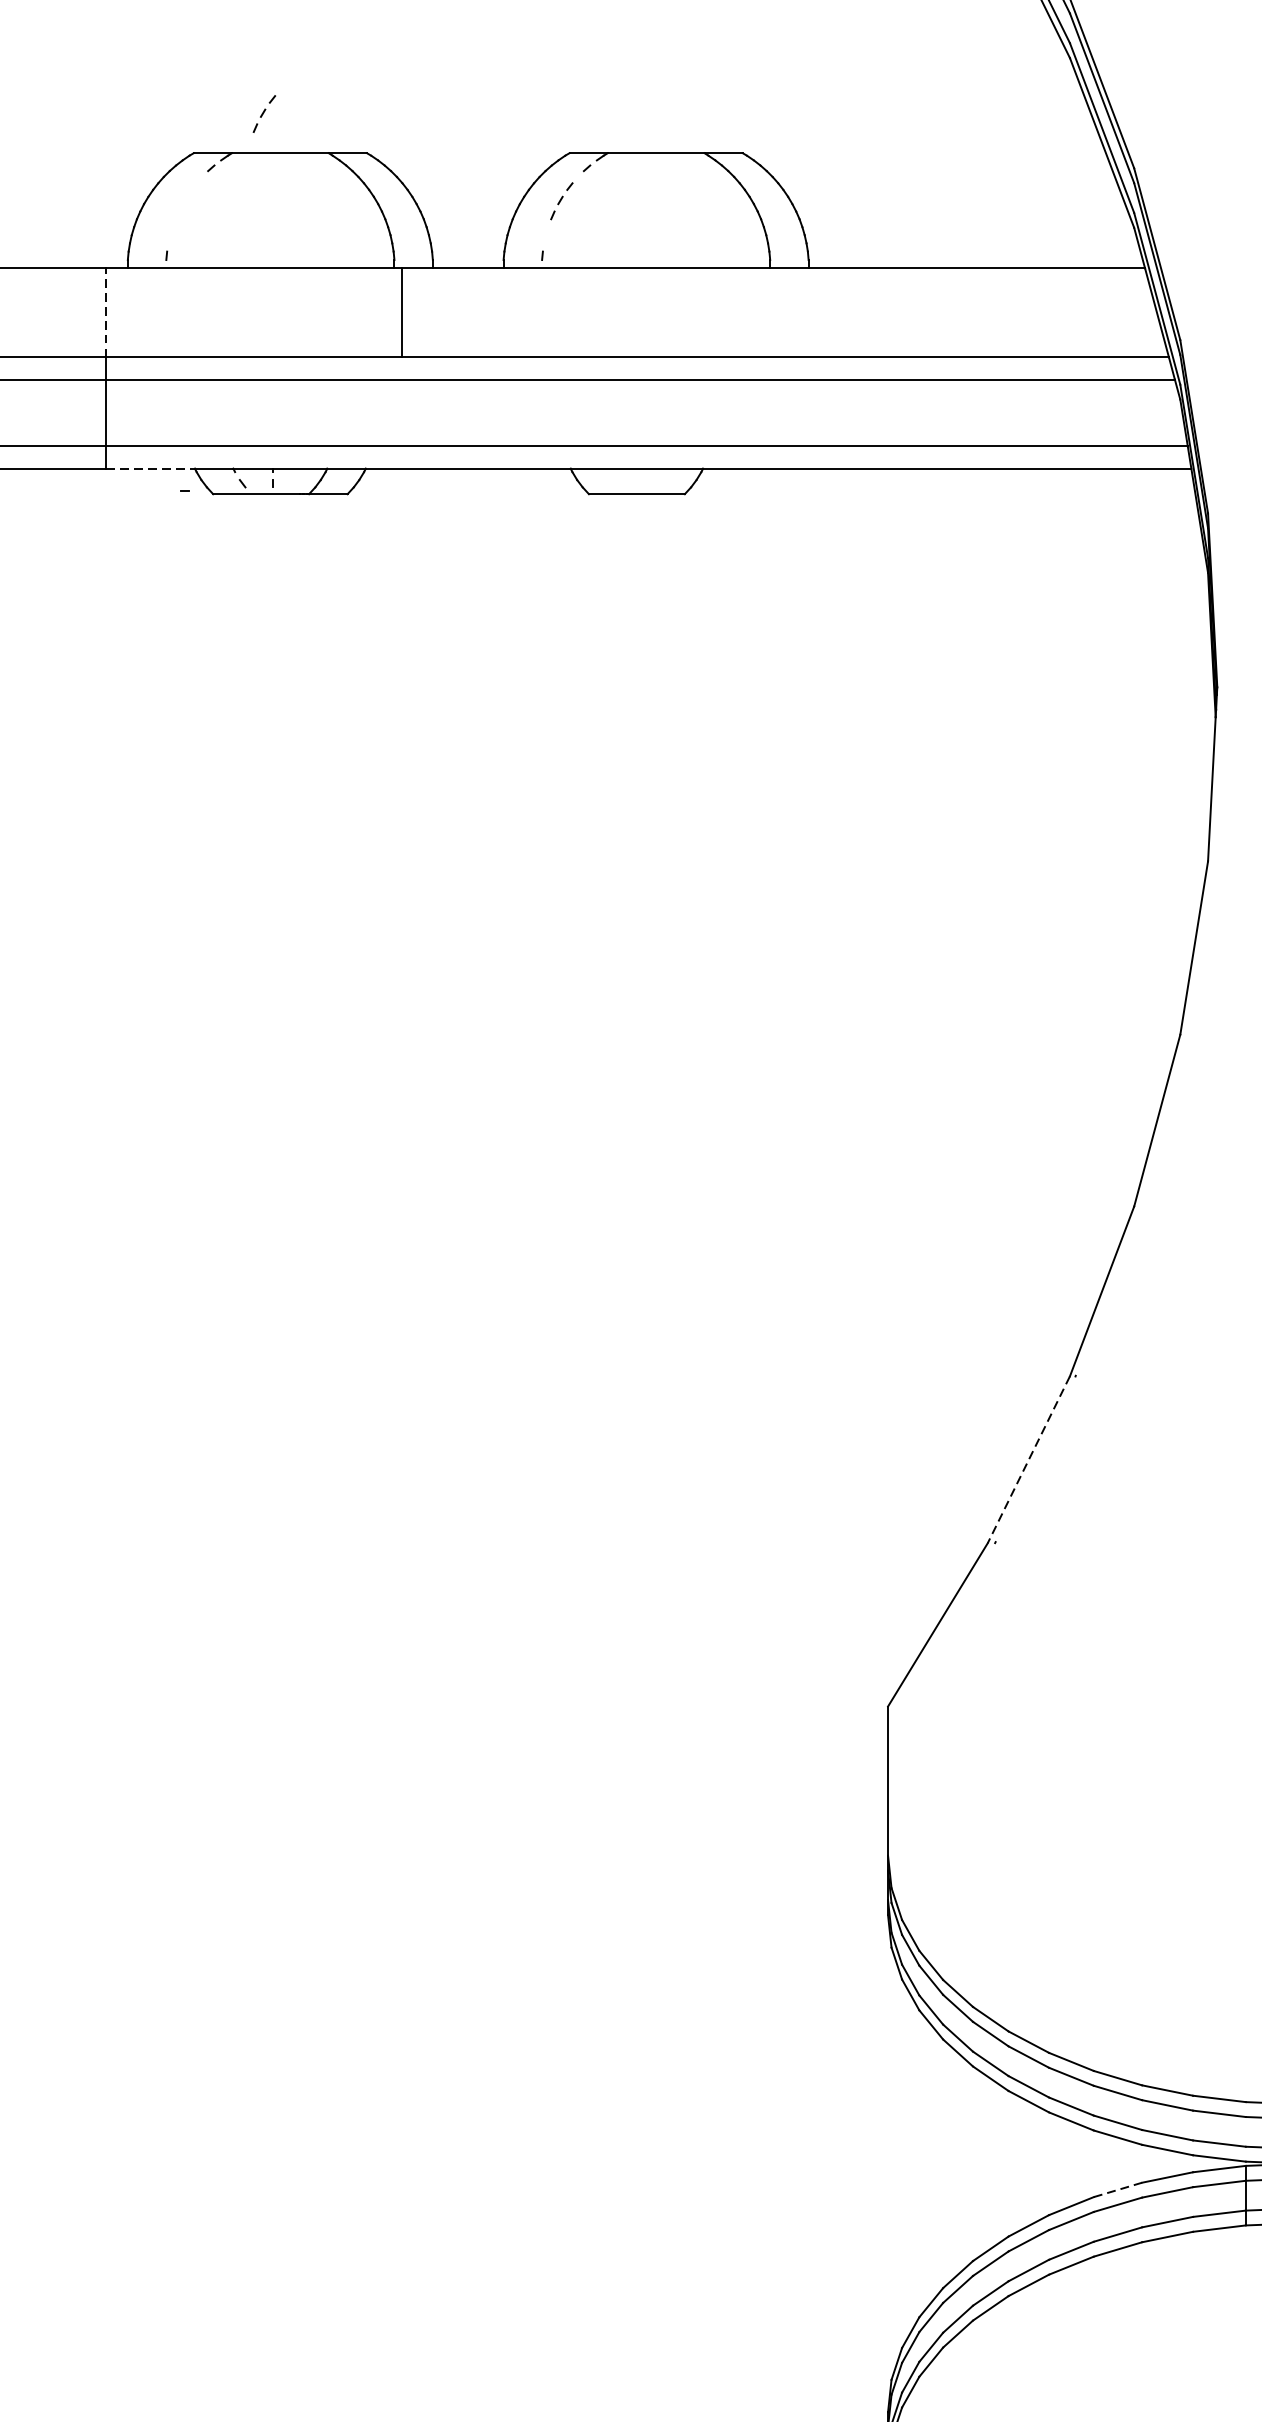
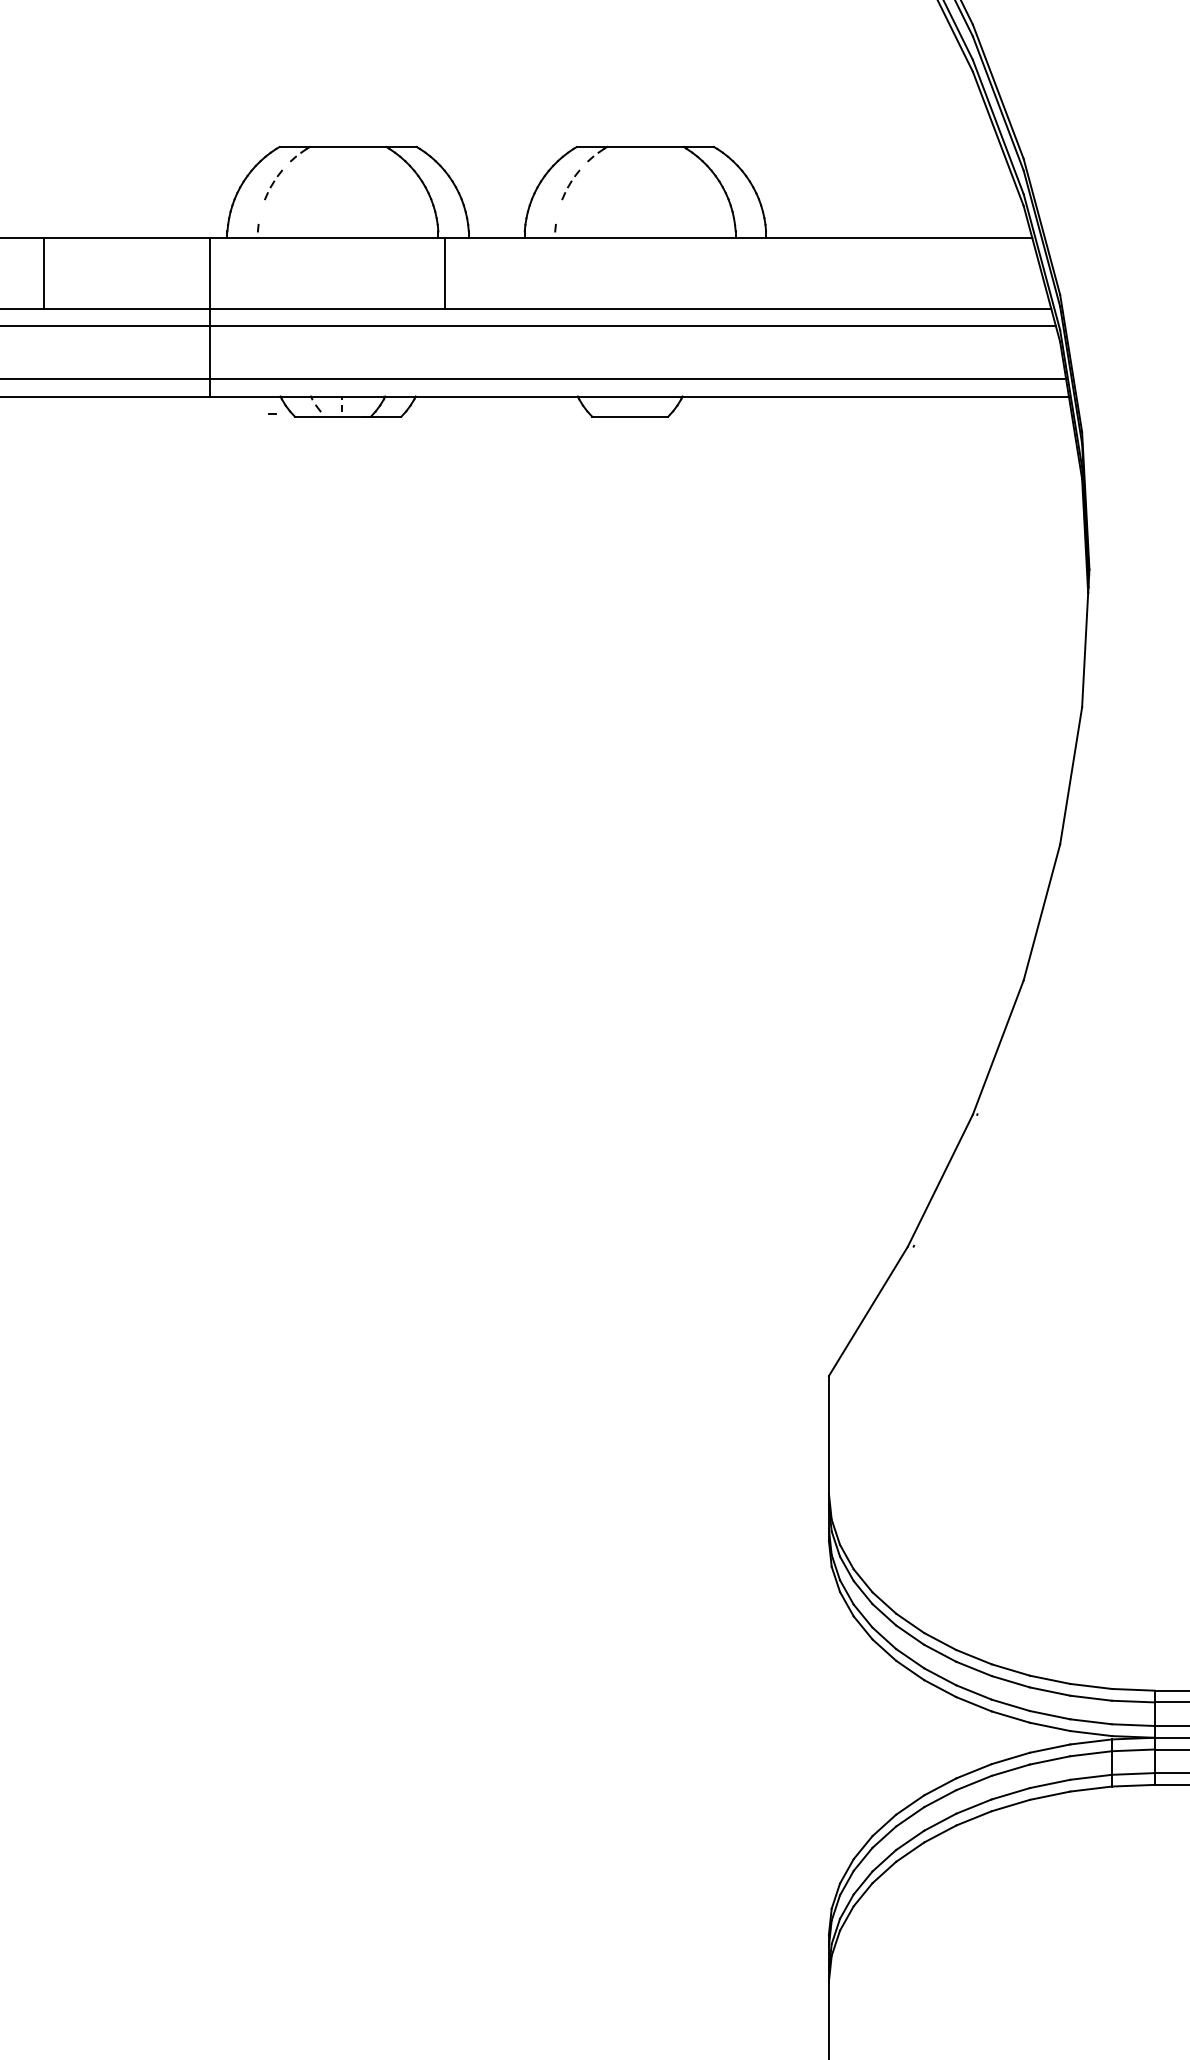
part: (264, 113) -> (273, 184), moved
line: (106, 311) -> (210, 272), dashed -> solid
line: (150, 468) -> (245, 396), dashed -> solid
line: (1029, 1459) -> (940, 1180), dashed -> solid
line: (1117, 2189) -> (1010, 1758), dashed -> solid

